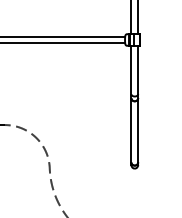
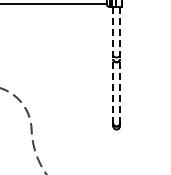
line: (131, 104) -> (113, 65), solid -> dashed
line: (138, 104) -> (120, 65), solid -> dashed

